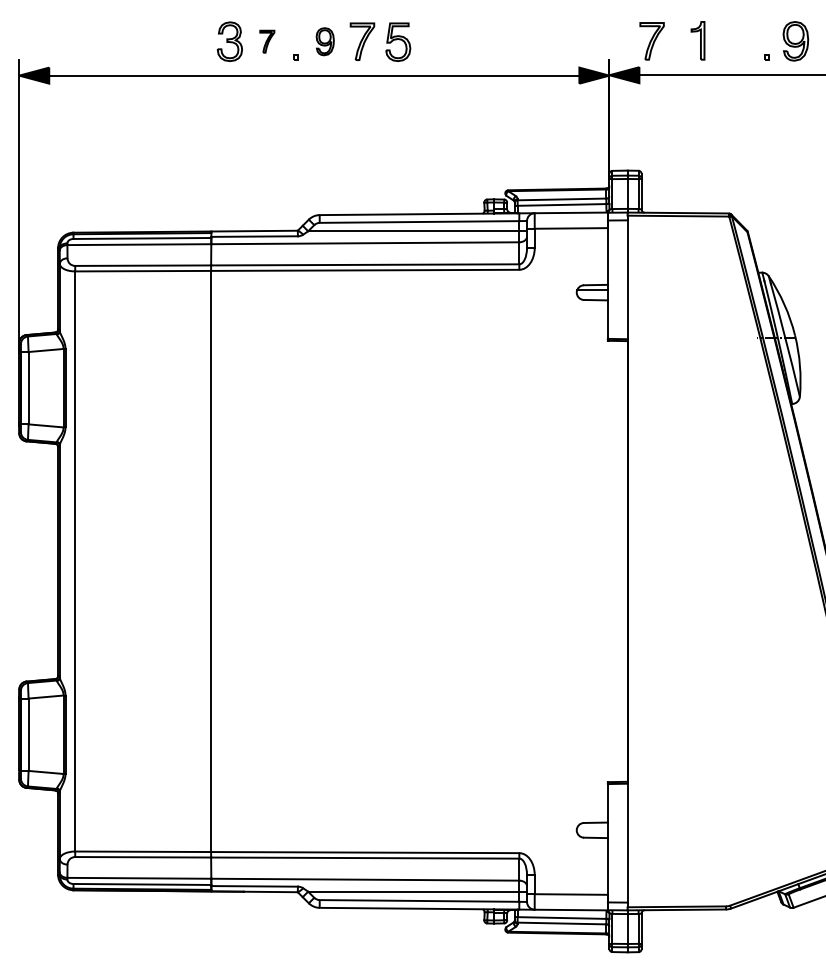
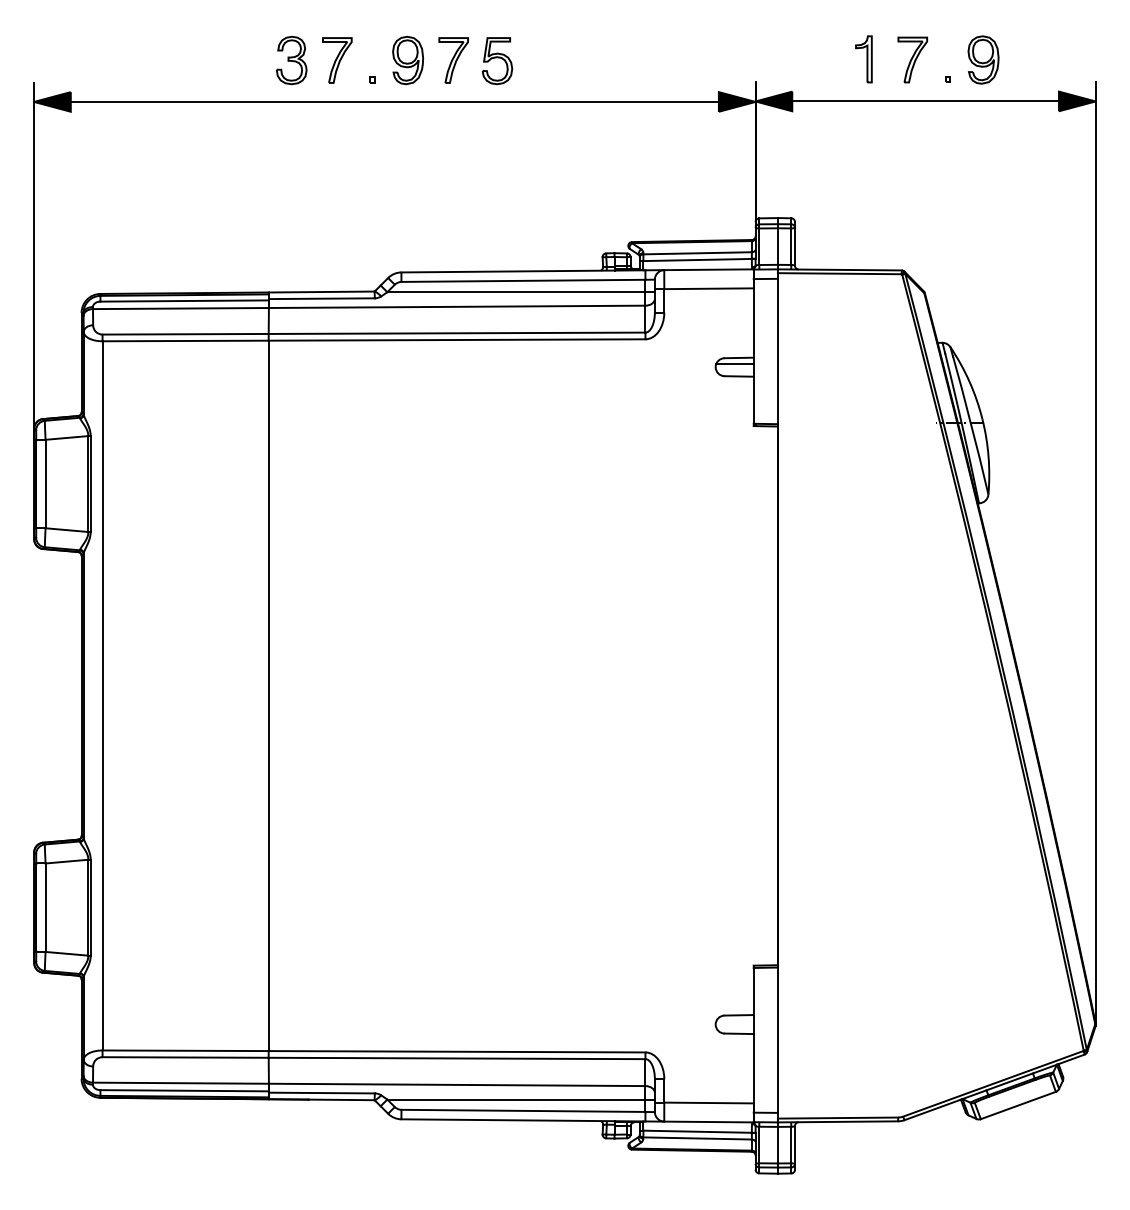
part: (651, 40) -> (912, 59), moved
part: (267, 41) -> (337, 60), size x1.67
part: (325, 41) -> (408, 60), size x1.43

